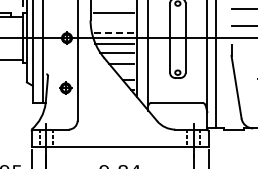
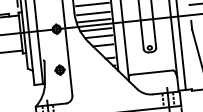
line: (113, 23) -> (93, 13), added
line: (114, 32) -> (94, 20), dashed -> solid

